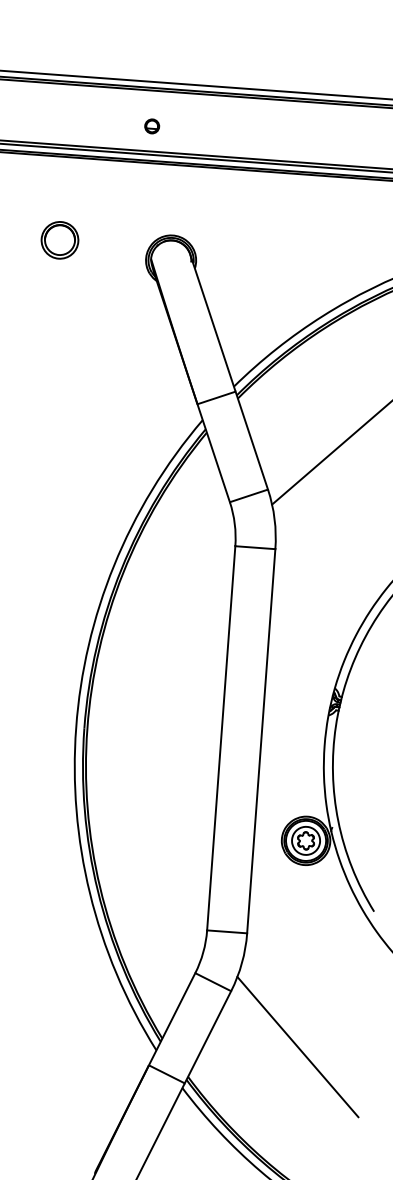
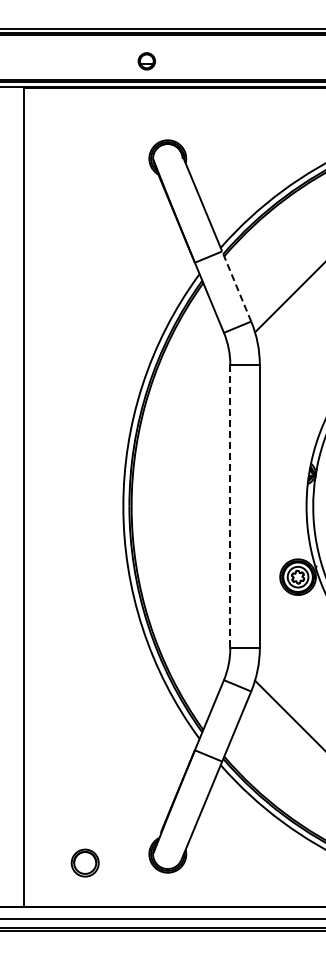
part: (151, 126) -> (146, 61), size x1.6
part: (59, 239) -> (84, 149), removed
line: (251, 440) -> (236, 286), solid -> dashed
line: (221, 738) -> (230, 506), solid -> dashed

